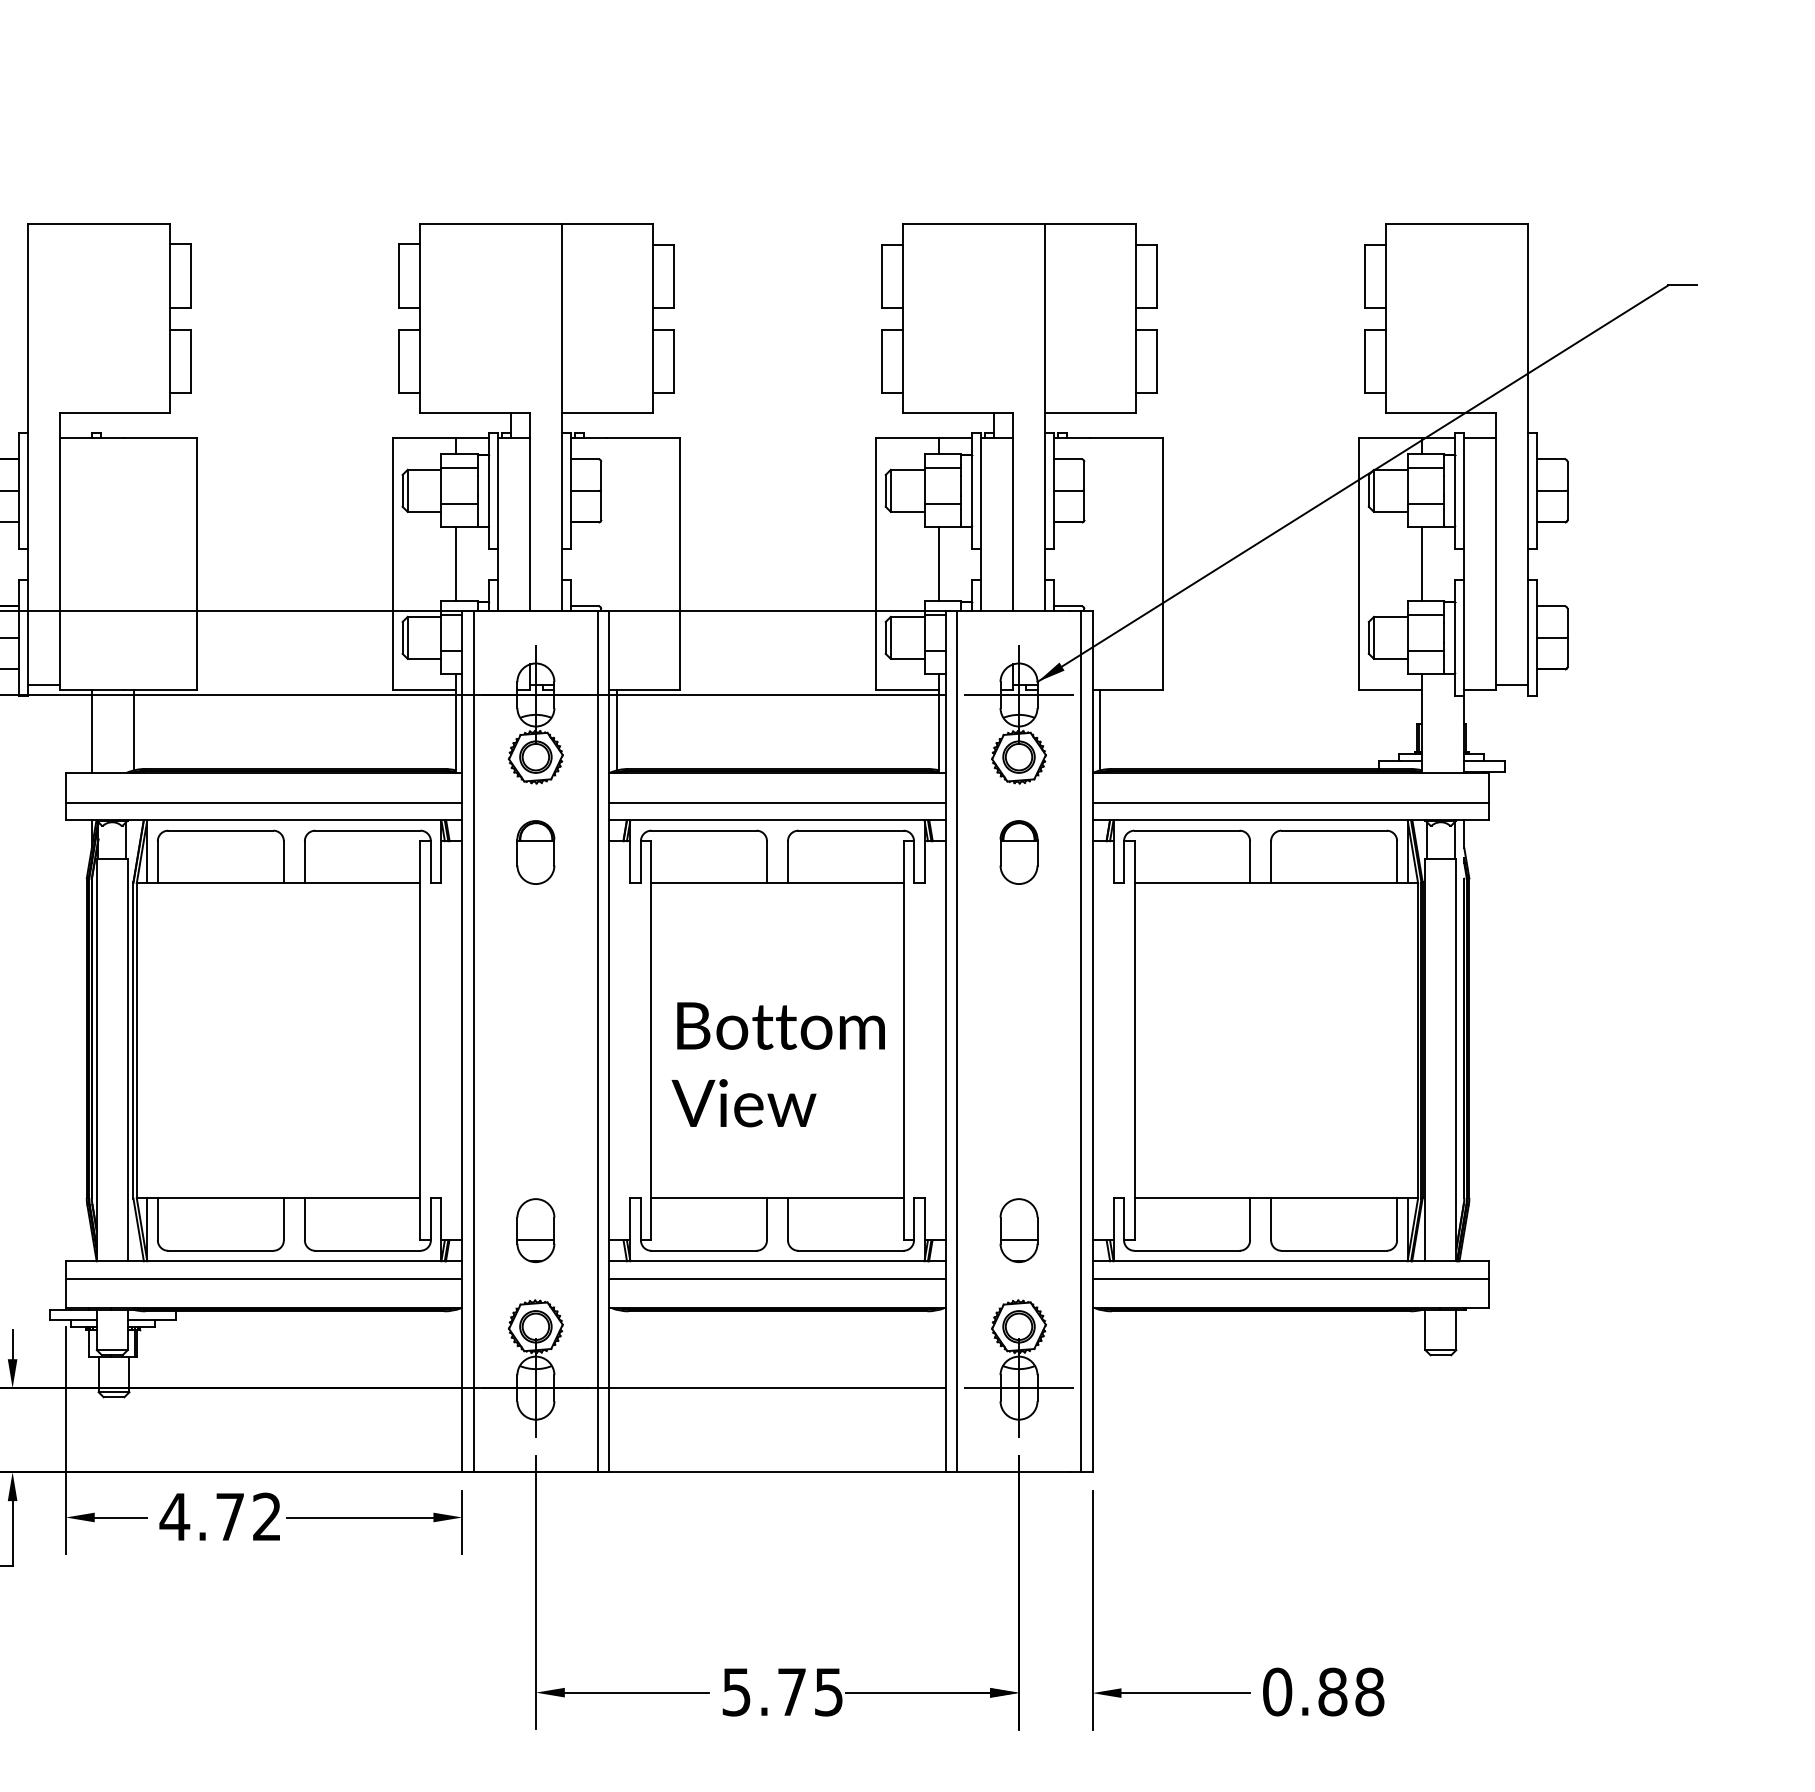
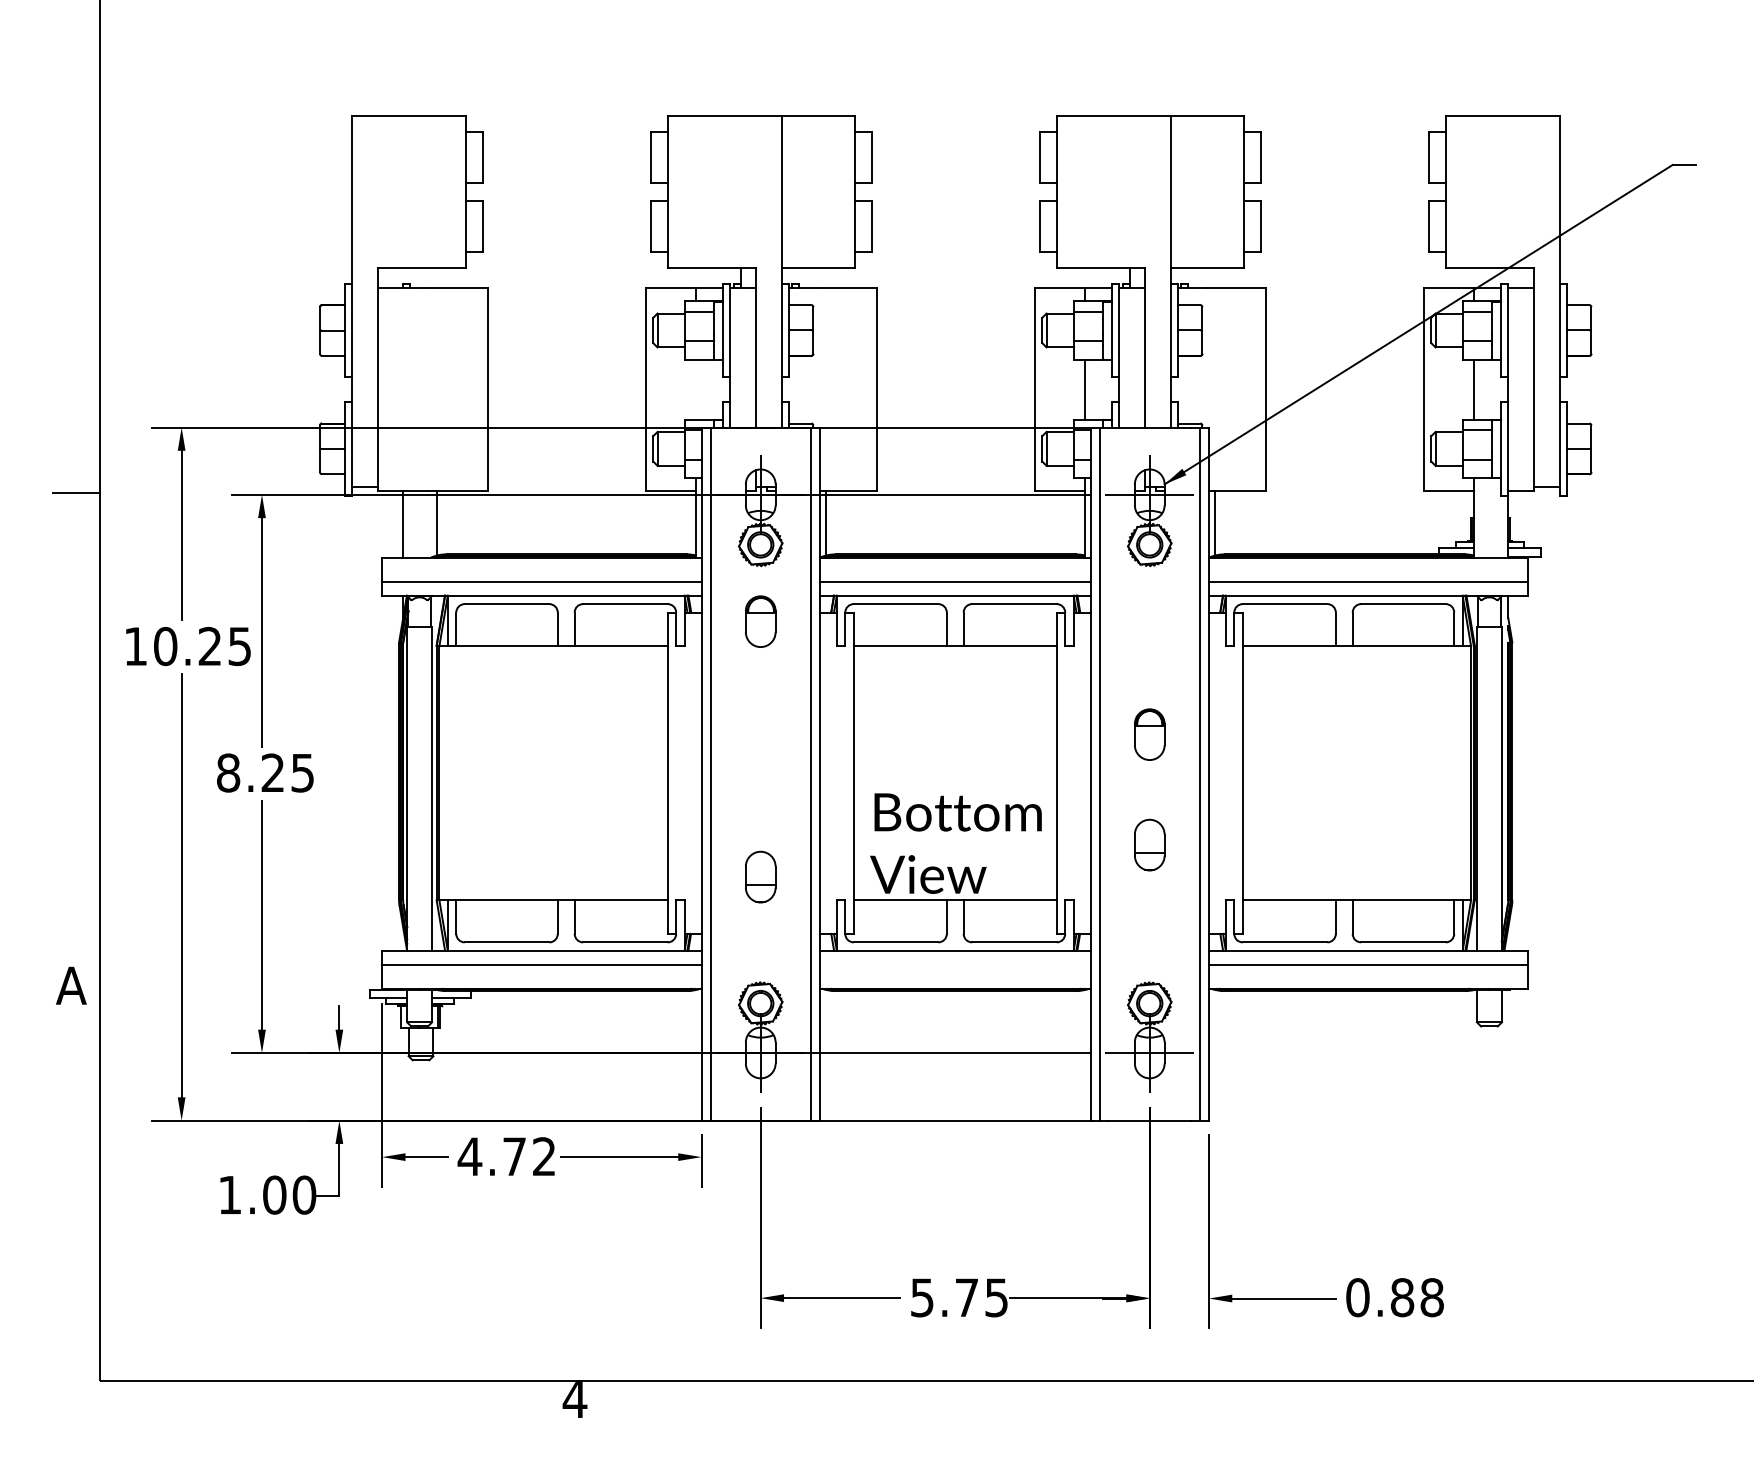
line: (456, 564) -> (696, 389), removed
part: (1018, 852) -> (1149, 734), moved
text: (777, 1064) -> (955, 843), moved
part: (535, 1229) -> (760, 876), moved
part: (1018, 1229) -> (1149, 844), moved
line: (776, 1278) -> (954, 964), removed

